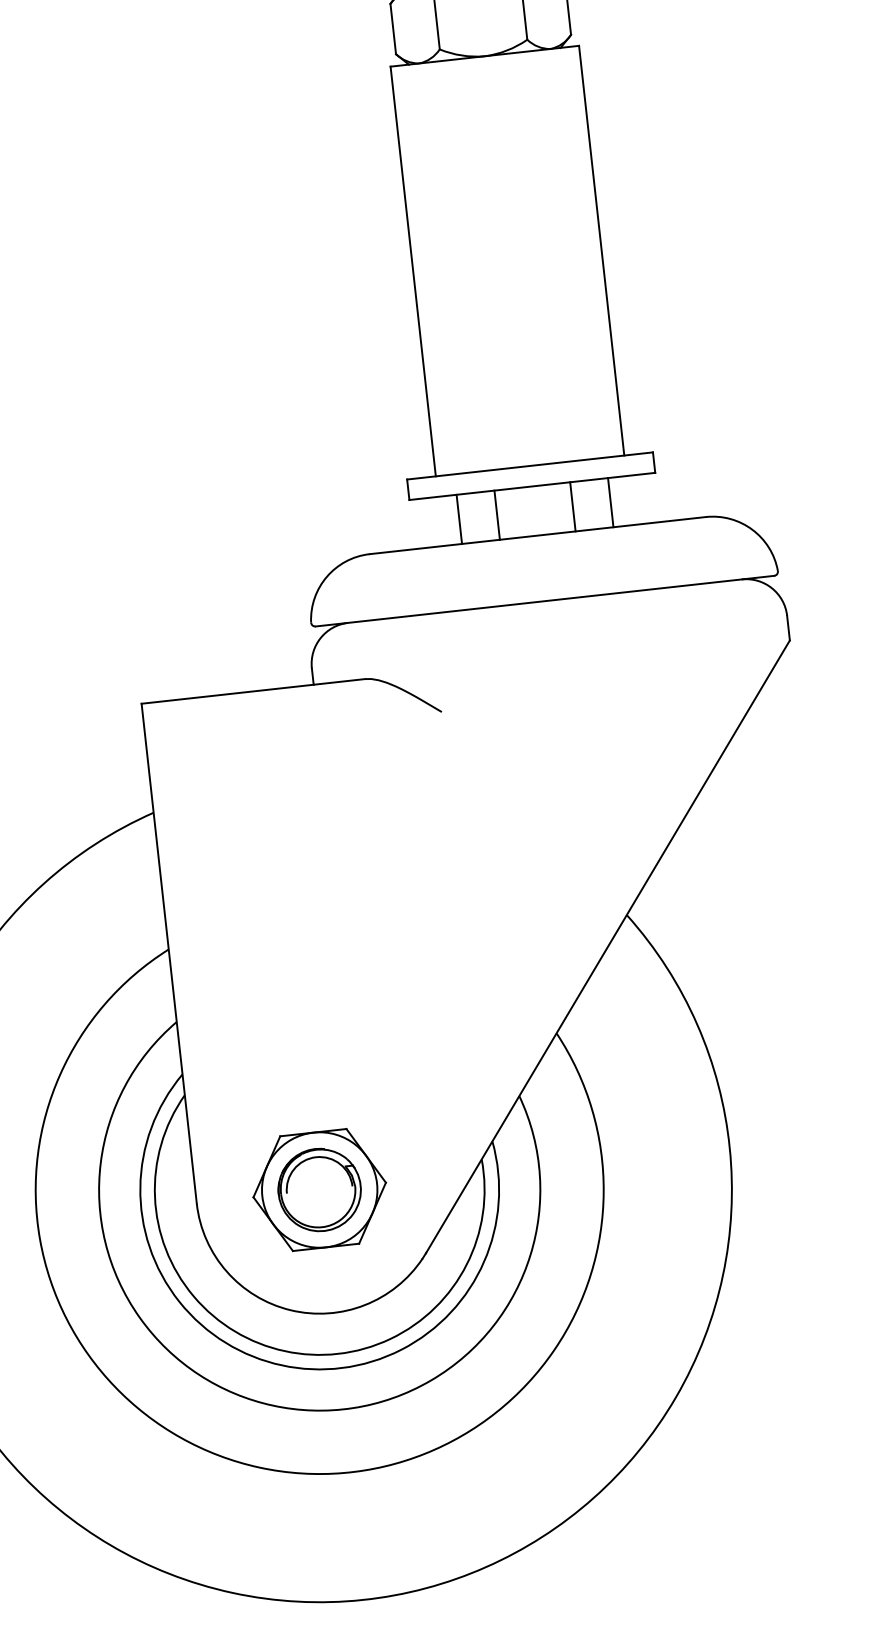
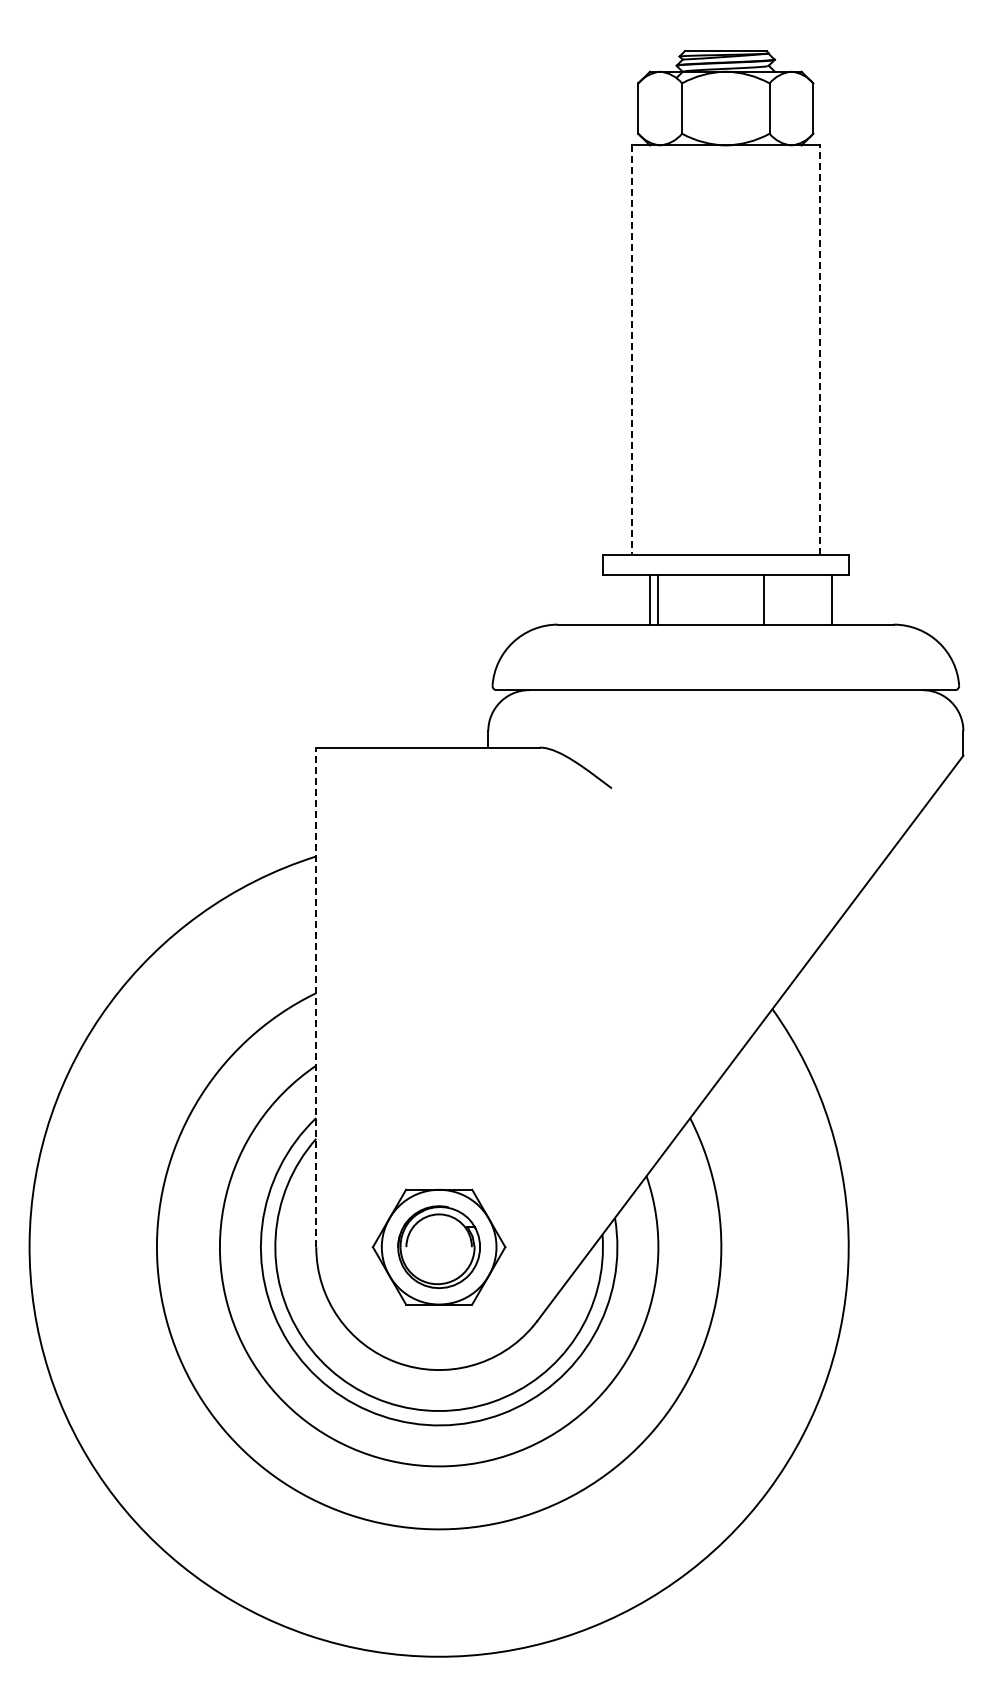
line: (602, 250) -> (820, 350), solid -> dashed
line: (413, 271) -> (631, 350), solid -> dashed
line: (610, 502) -> (831, 599), moved
line: (497, 514) -> (658, 599), moved
line: (169, 953) -> (316, 997), solid -> dashed

